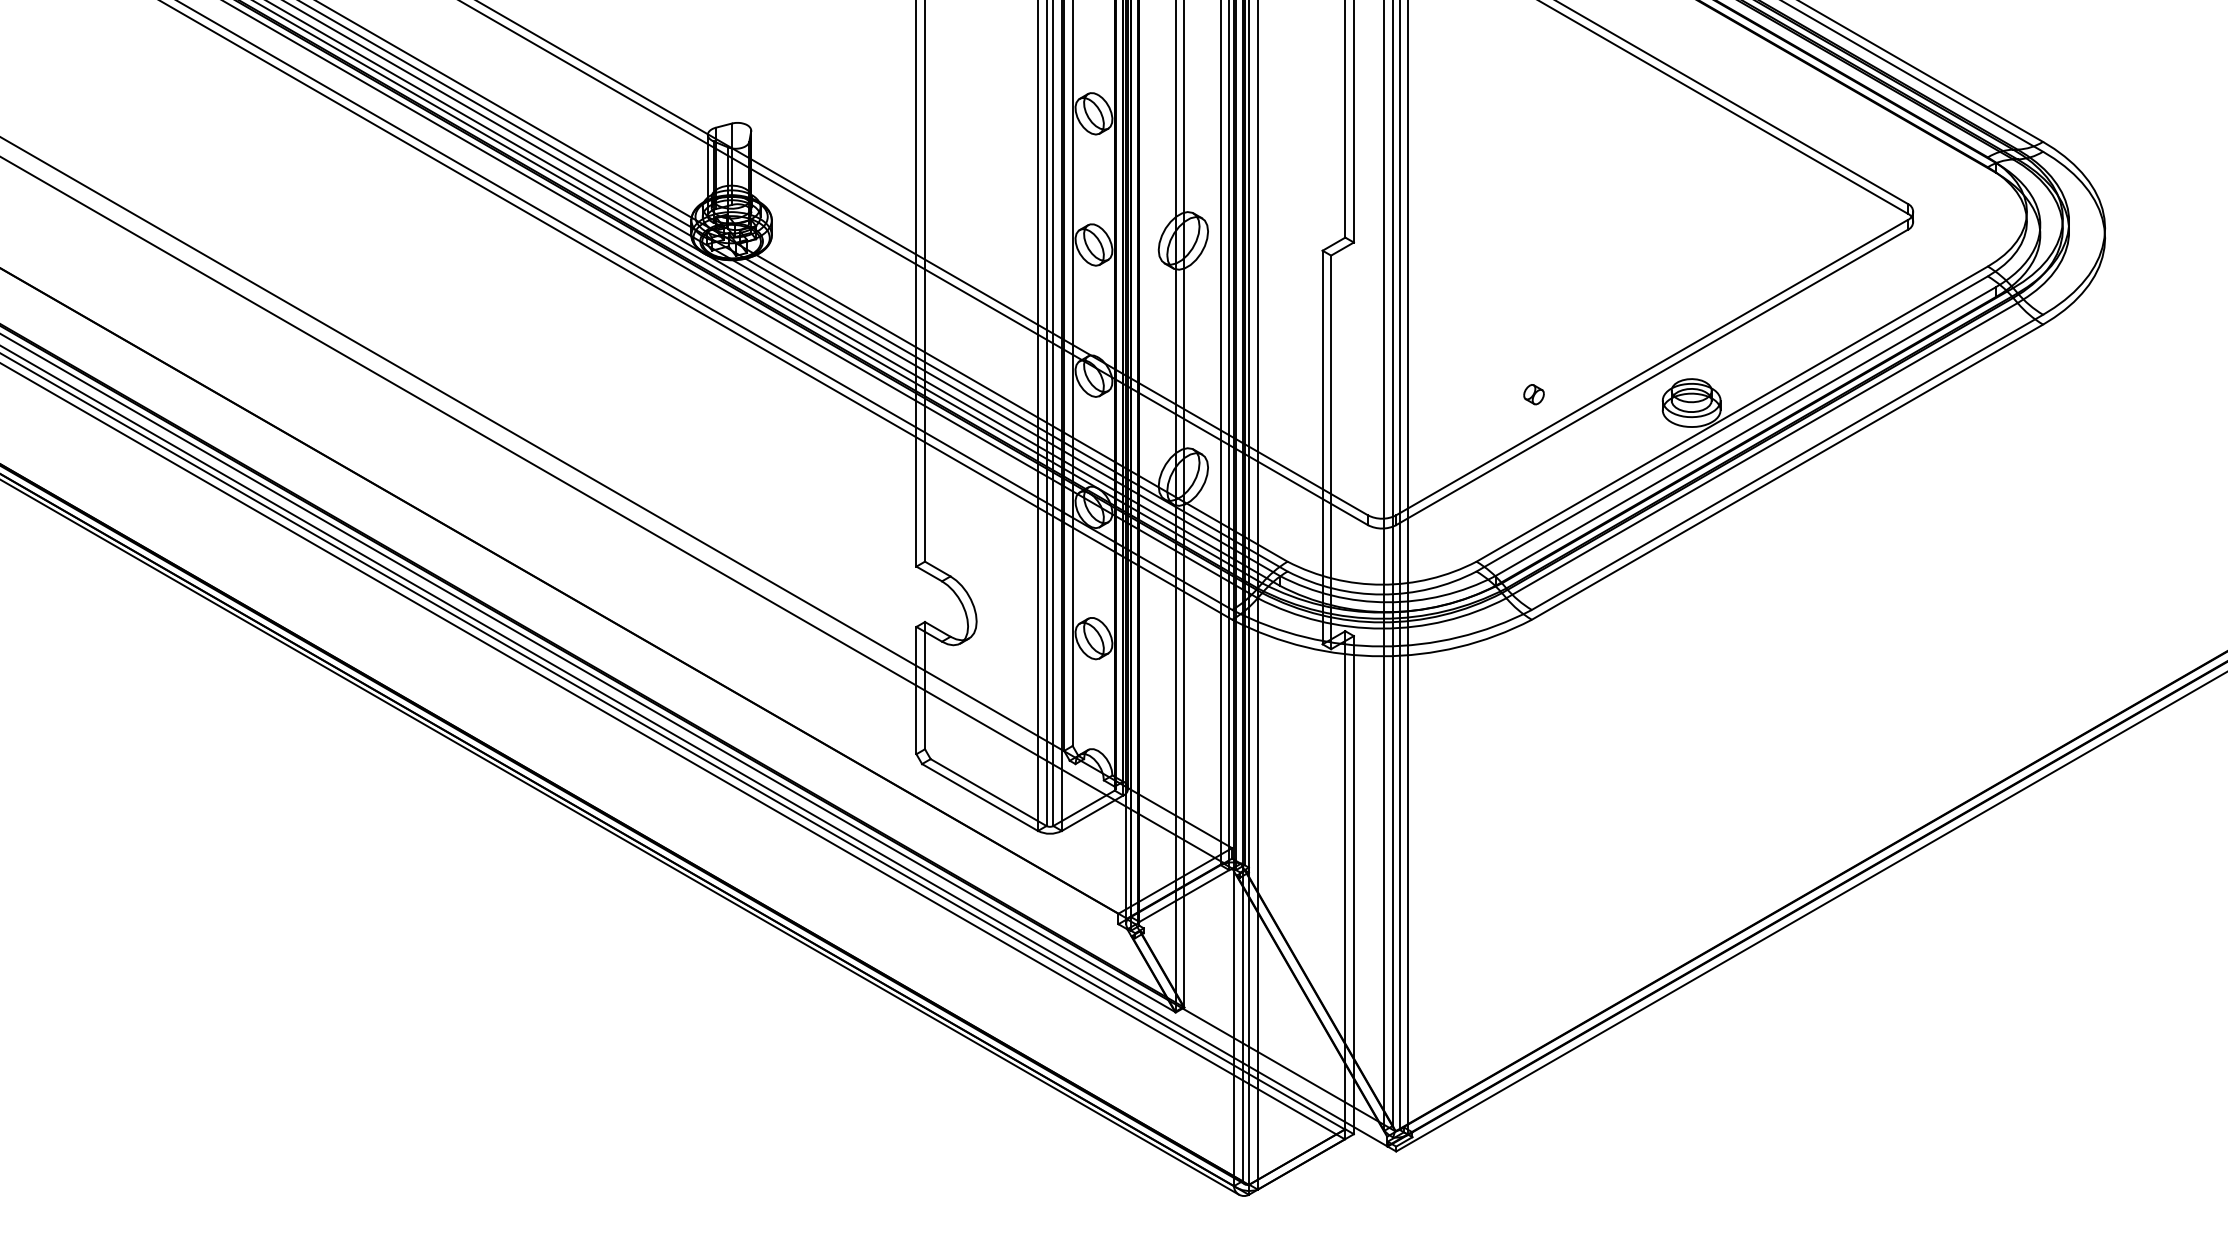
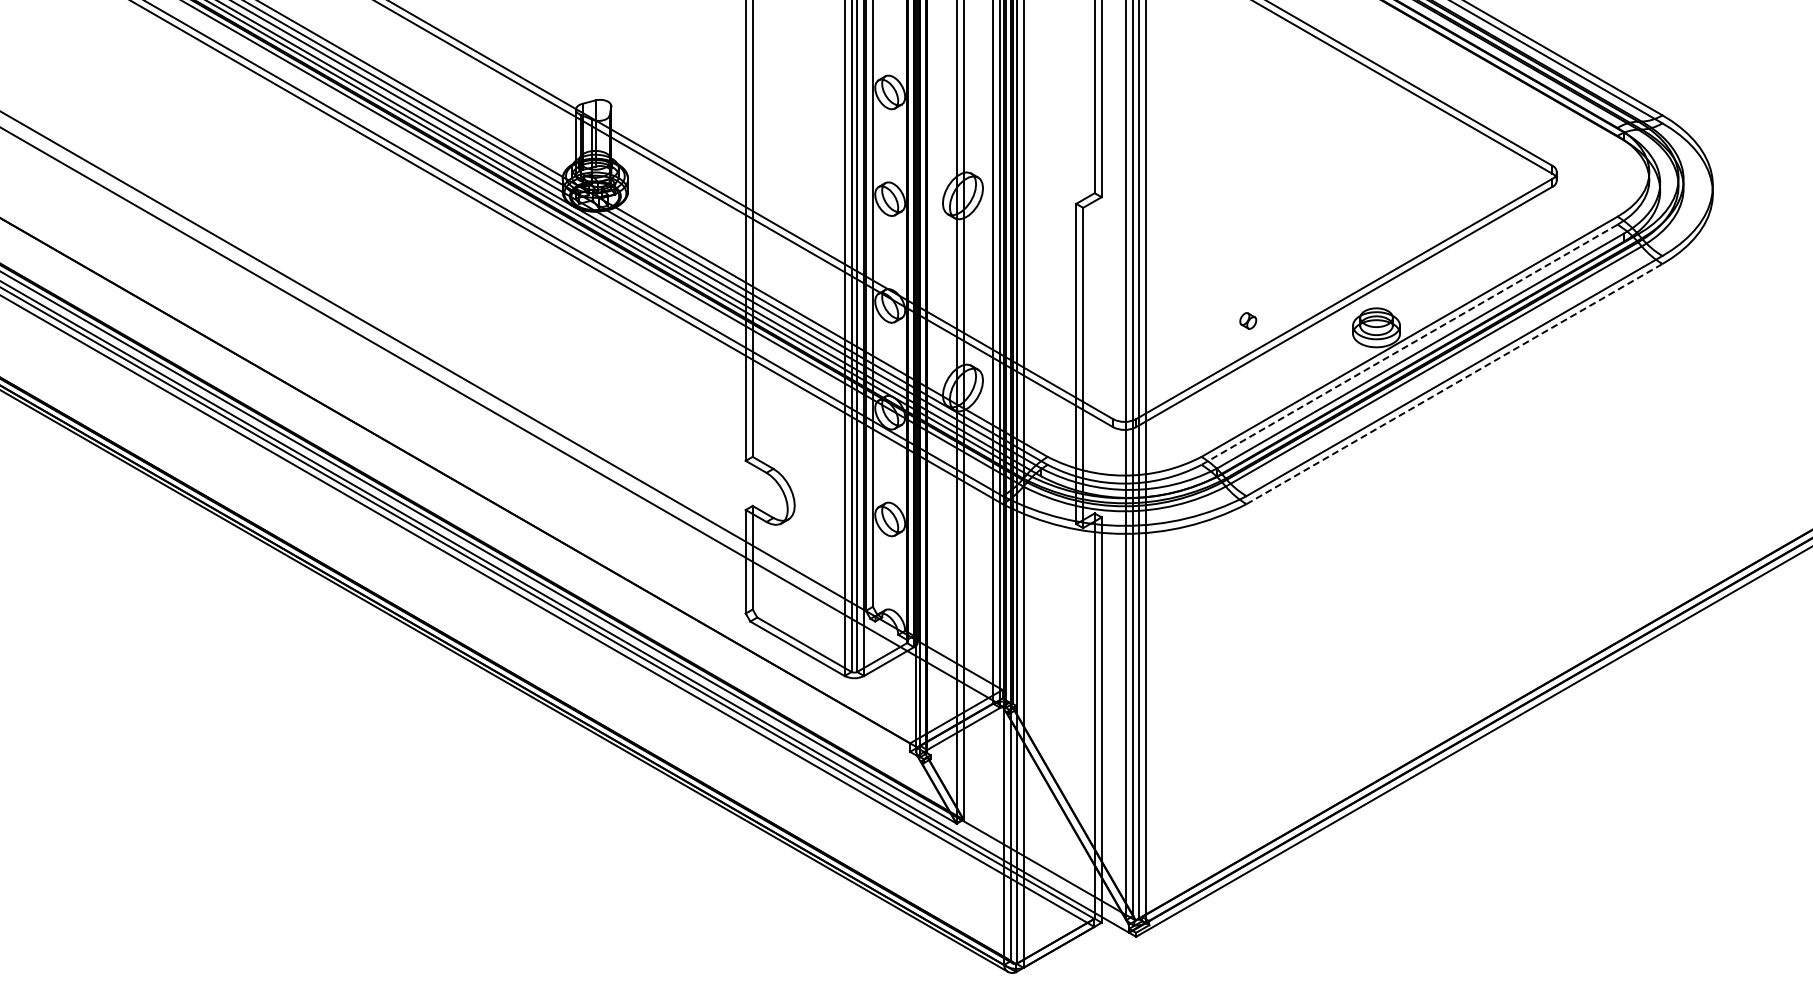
line: (1732, 424) -> (1409, 345), solid -> dashed
line: (1787, 471) -> (1454, 383), solid -> dashed

